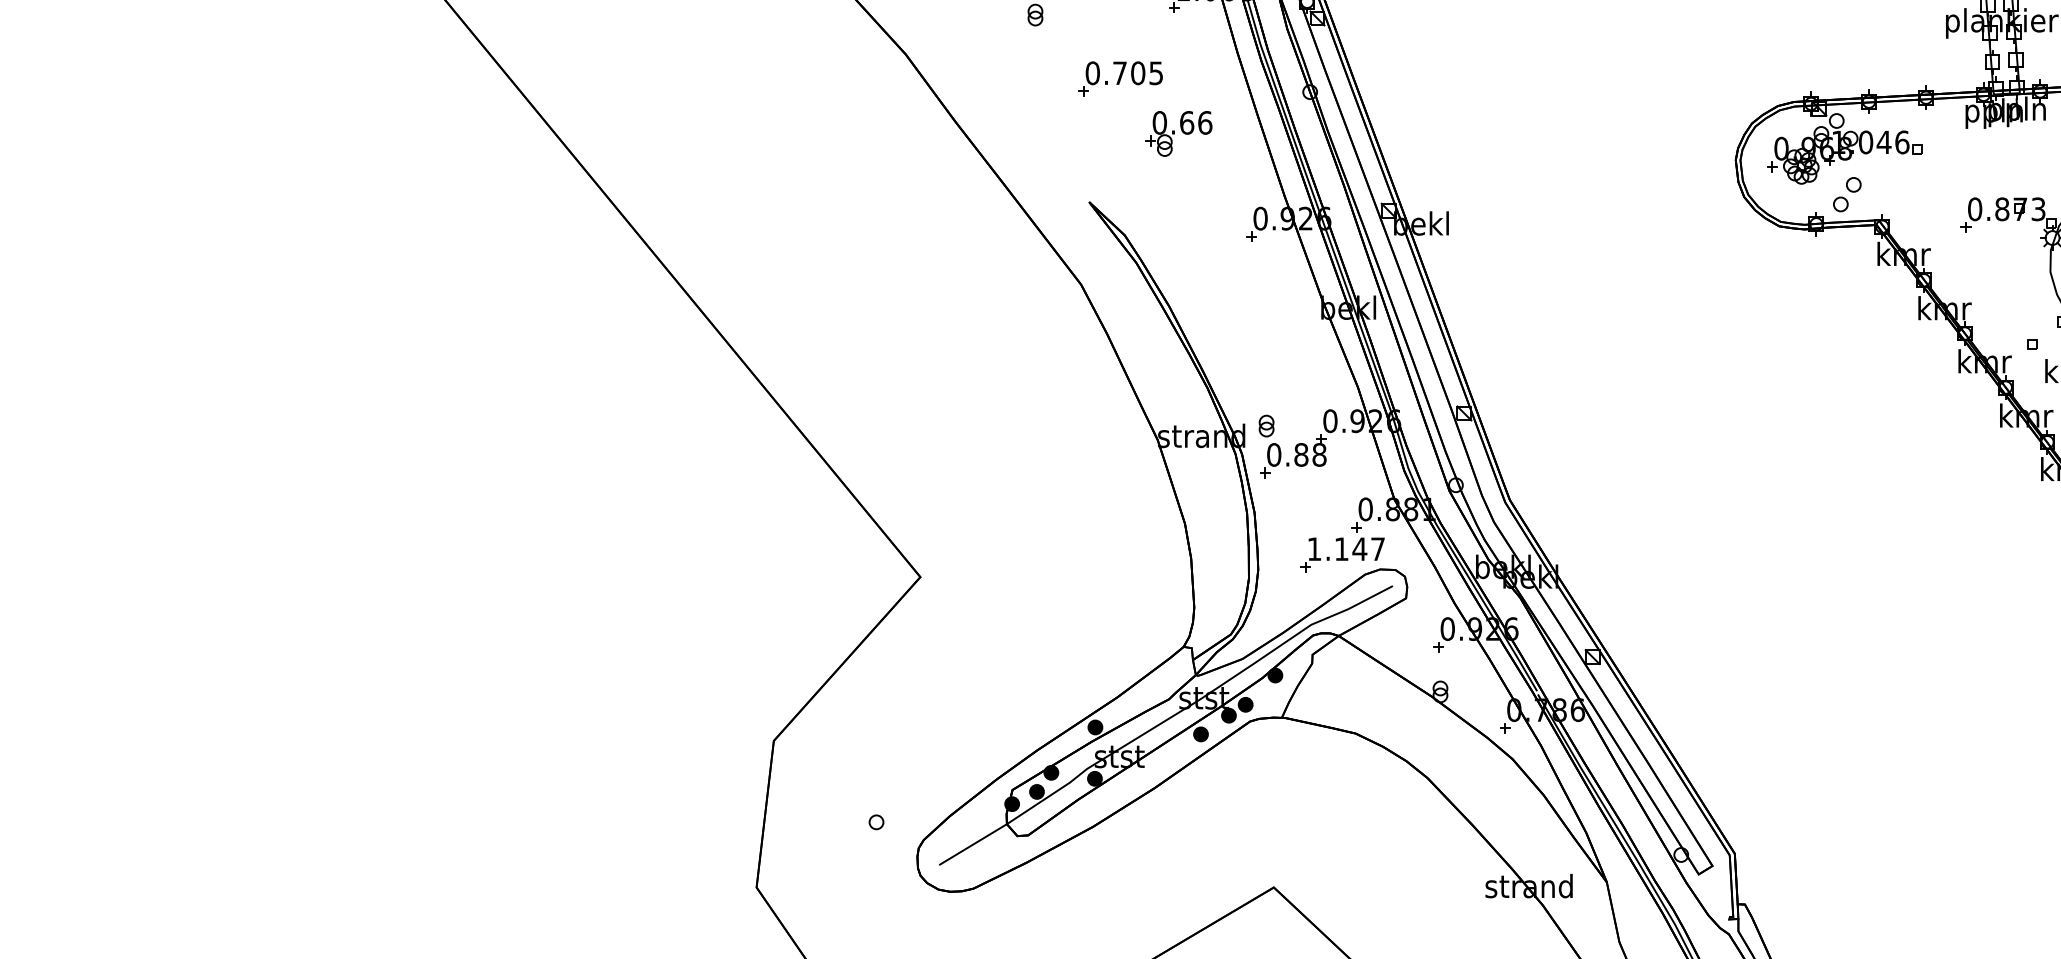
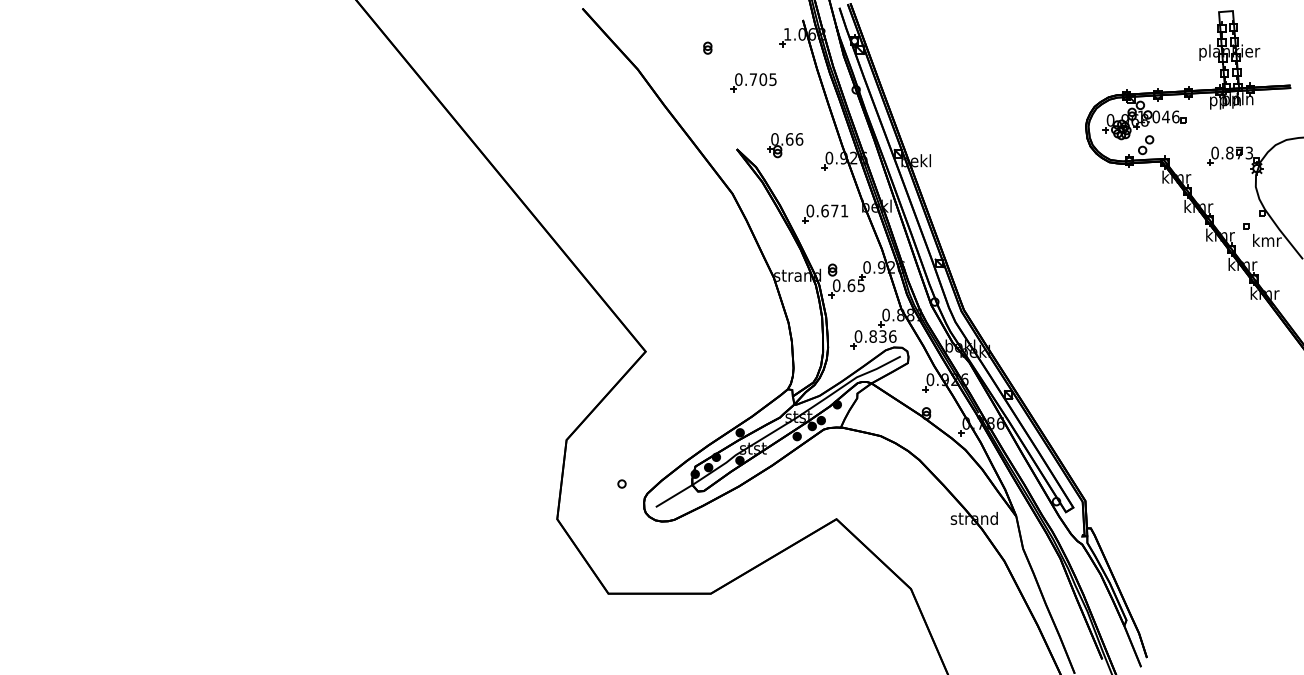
part: (1179, 134) -> (785, 145), moved
part: (1253, 321) -> (825, 213), added
text: (1308, 454) -> (855, 285), 0.88 -> 0.65
text: (1346, 549) -> (875, 336), 1.147 -> 0.836

